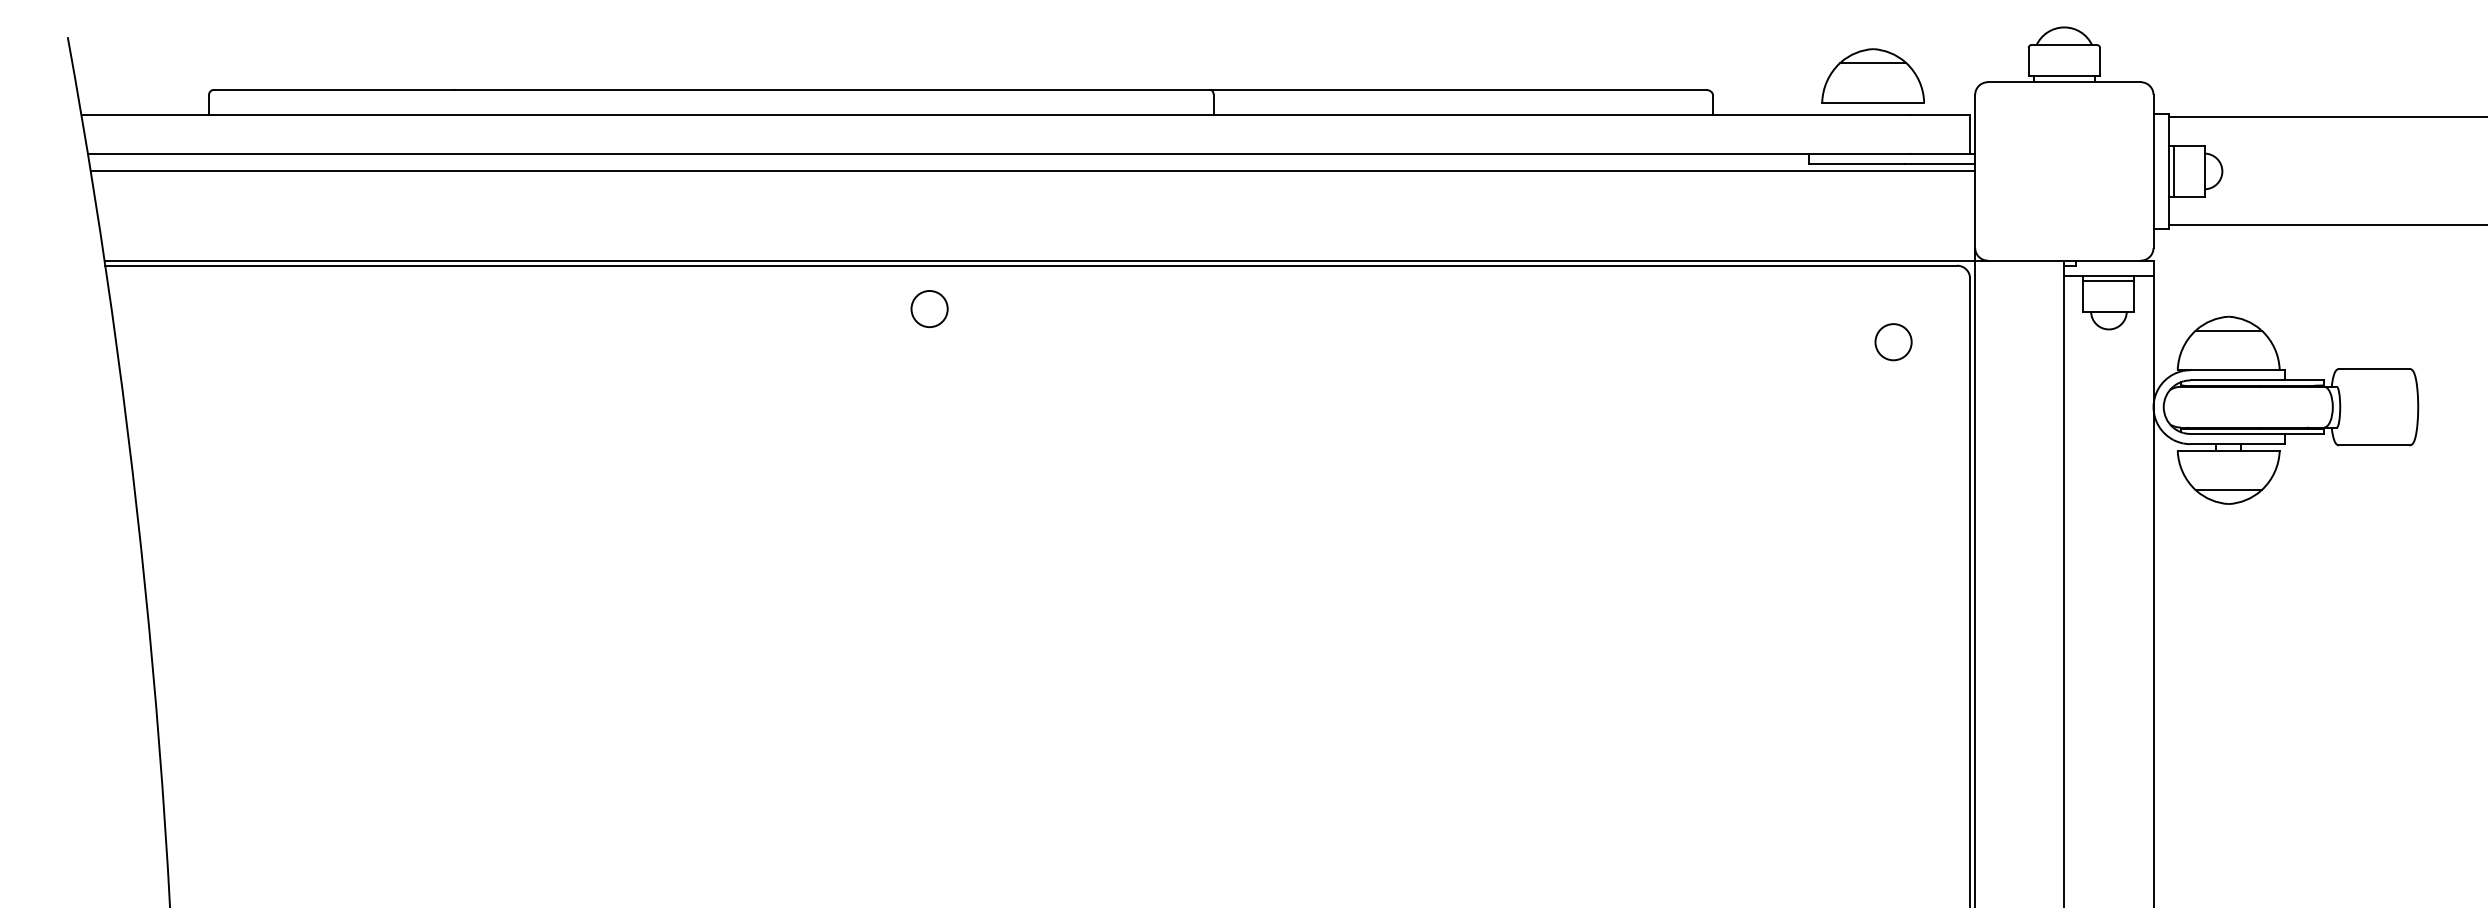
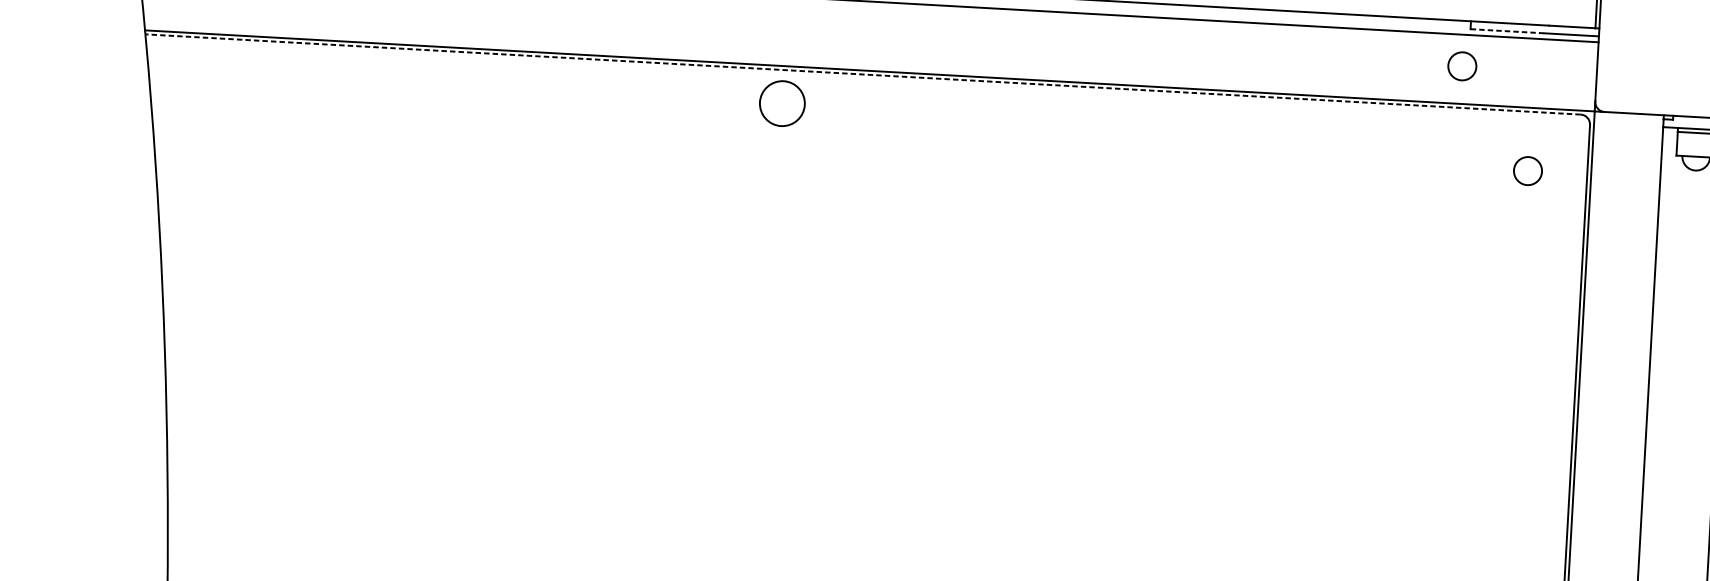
line: (1857, 163) -> (1507, 31), solid -> dashed
circle: (1801, 212) -> (1462, 66), added
line: (1031, 265) -> (863, 74), solid -> dashed
circle: (929, 308) -> (782, 103), size x1.6

